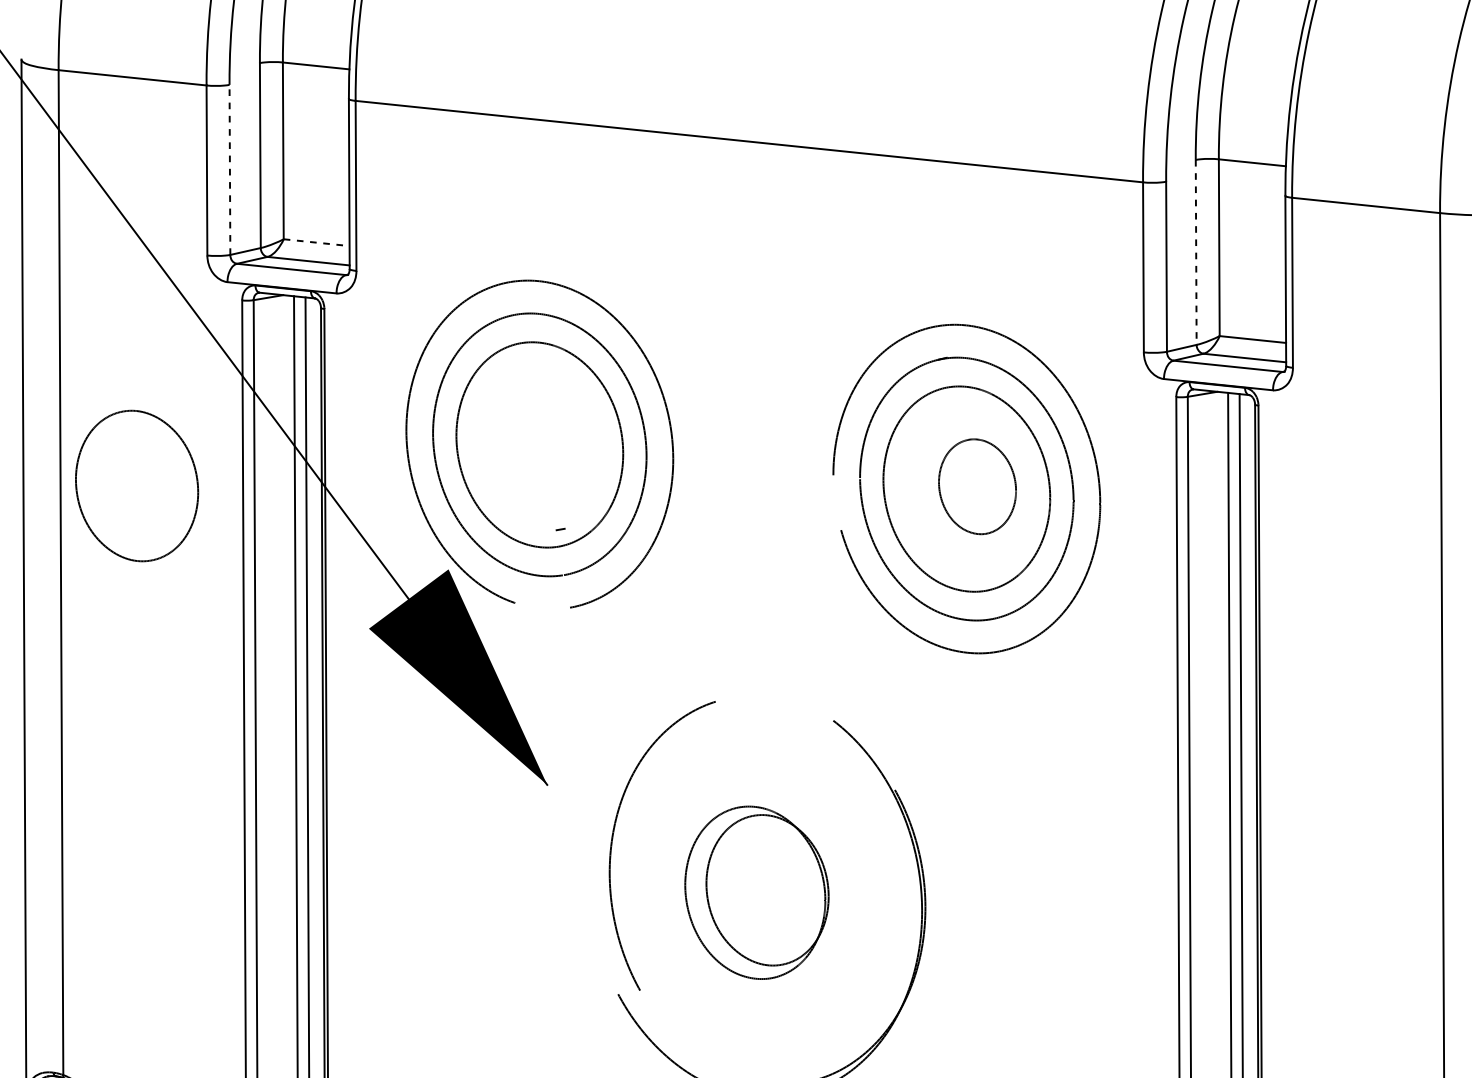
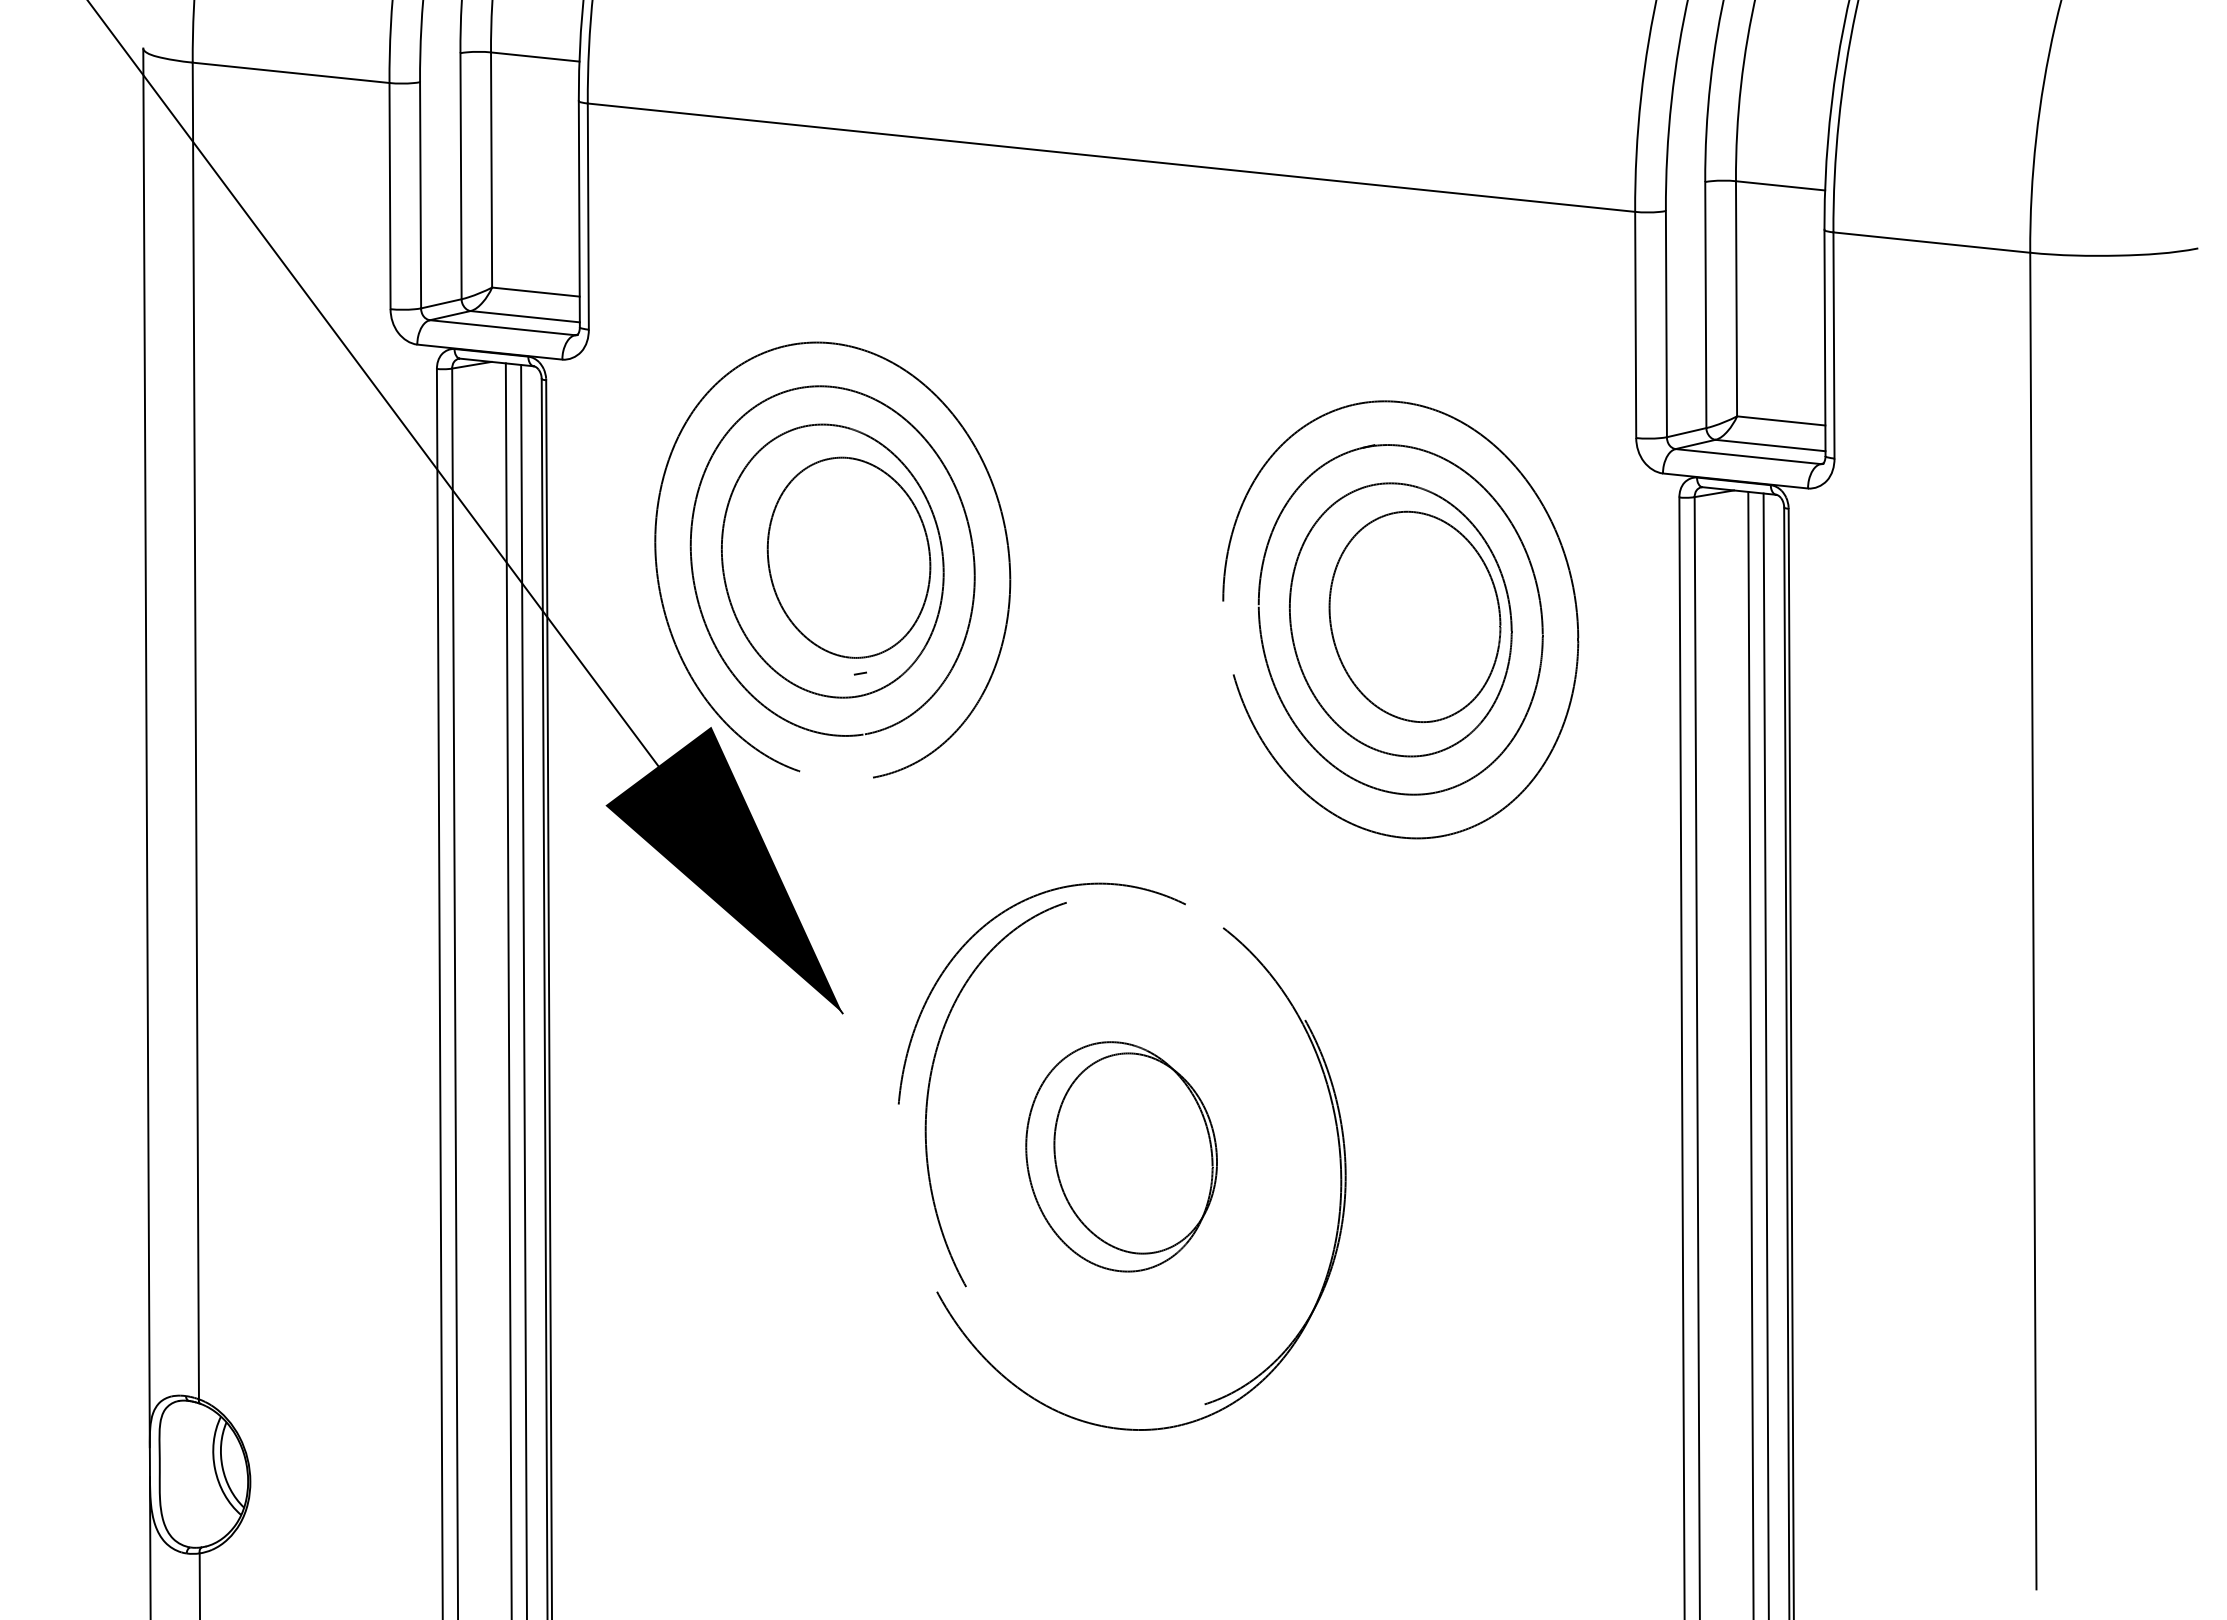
line: (229, 169) -> (420, 194), dashed -> solid
line: (317, 242) -> (536, 292), dashed -> solid
line: (1195, 252) -> (1705, 305), dashed -> solid
part: (136, 485) -> (848, 557), moved
part: (977, 486) -> (1414, 616), size x1.67
part: (657, 717) -> (989, 923), added

